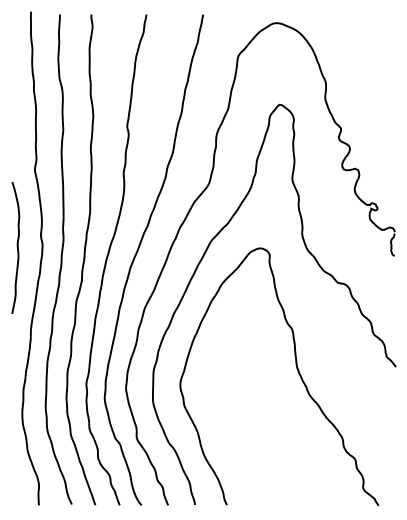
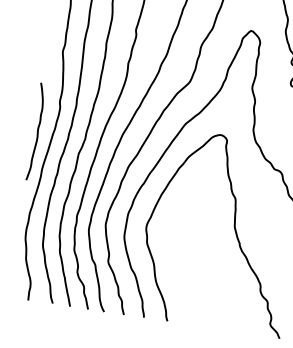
curve: (16, 246) -> (36, 130), moved

